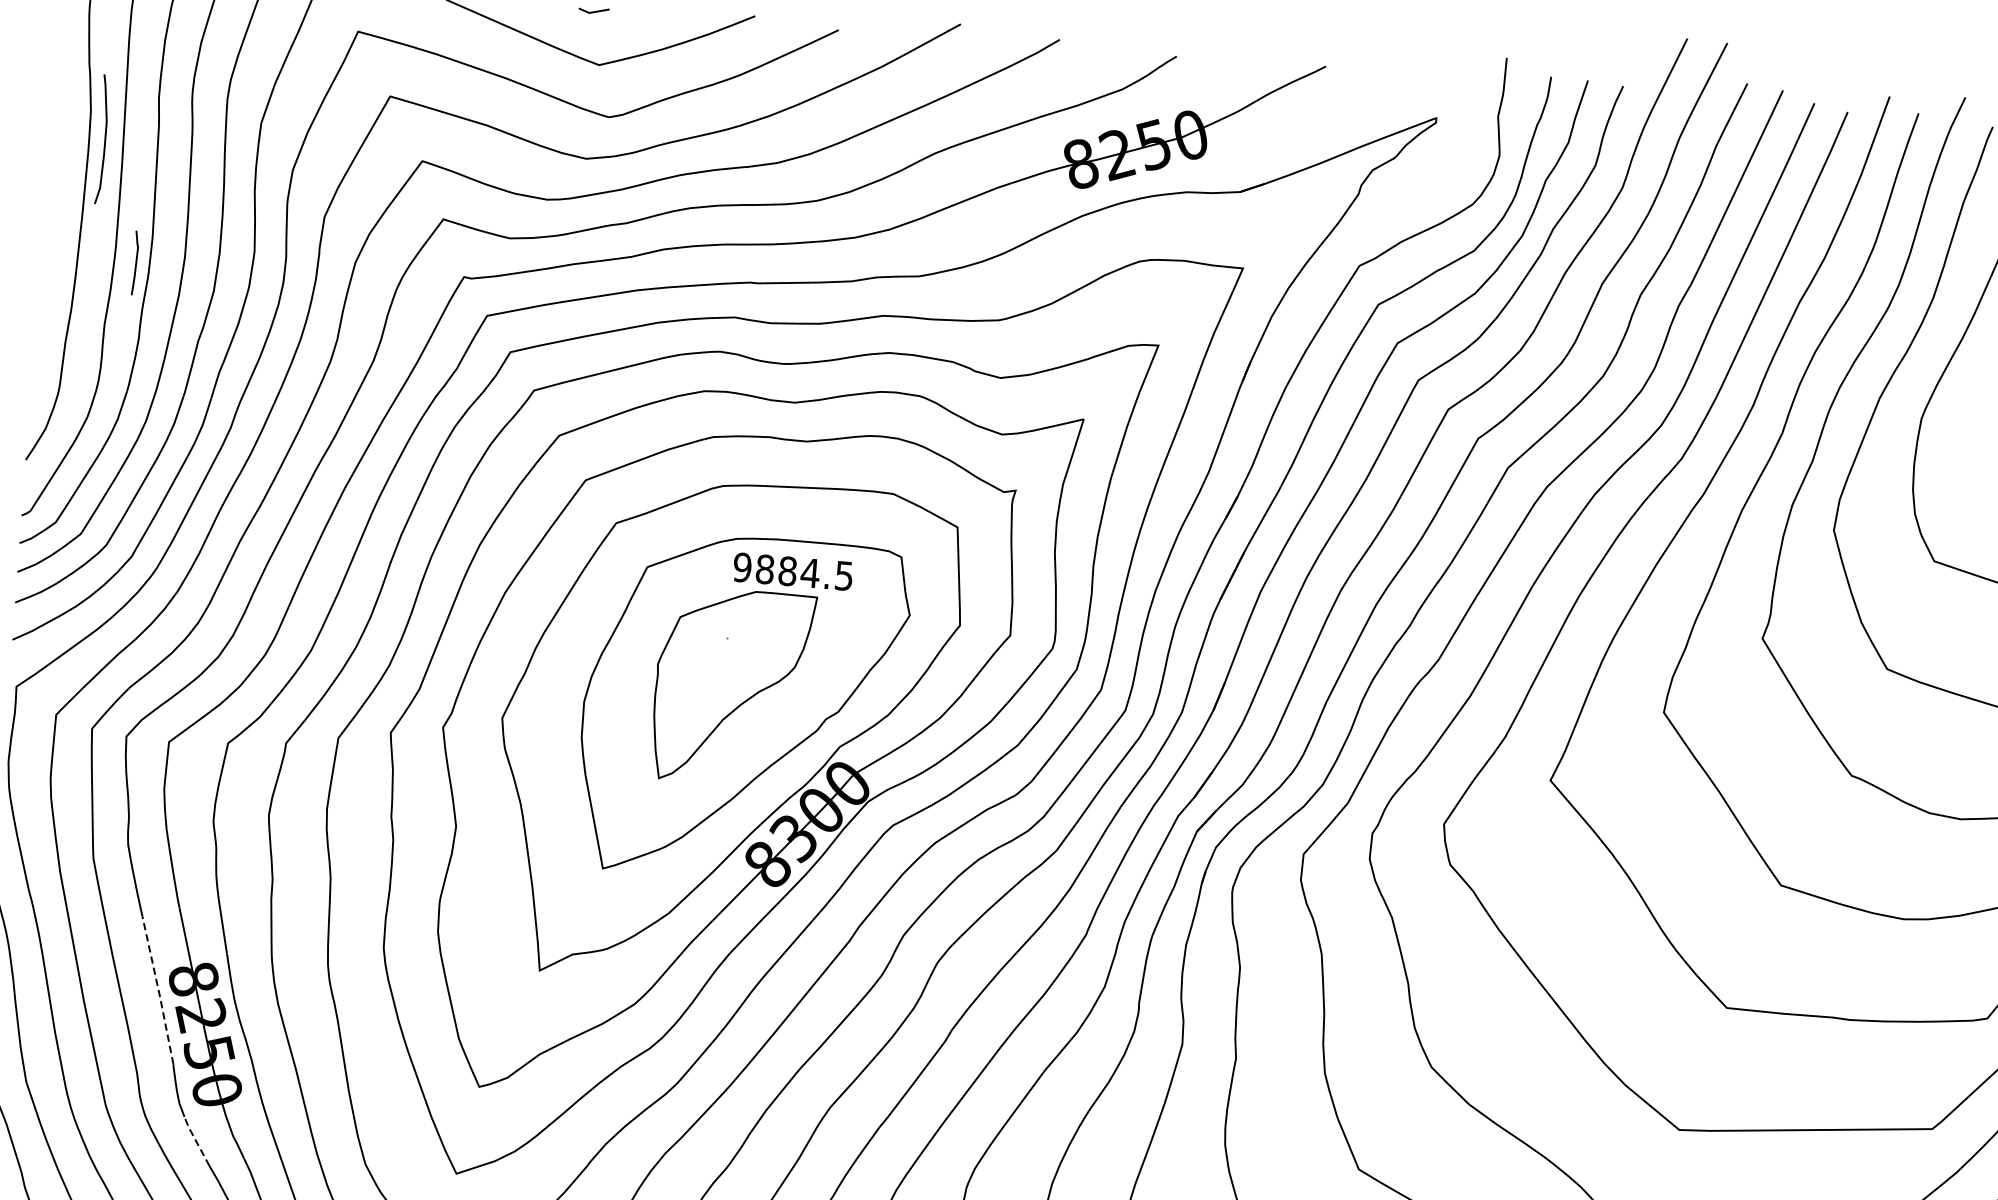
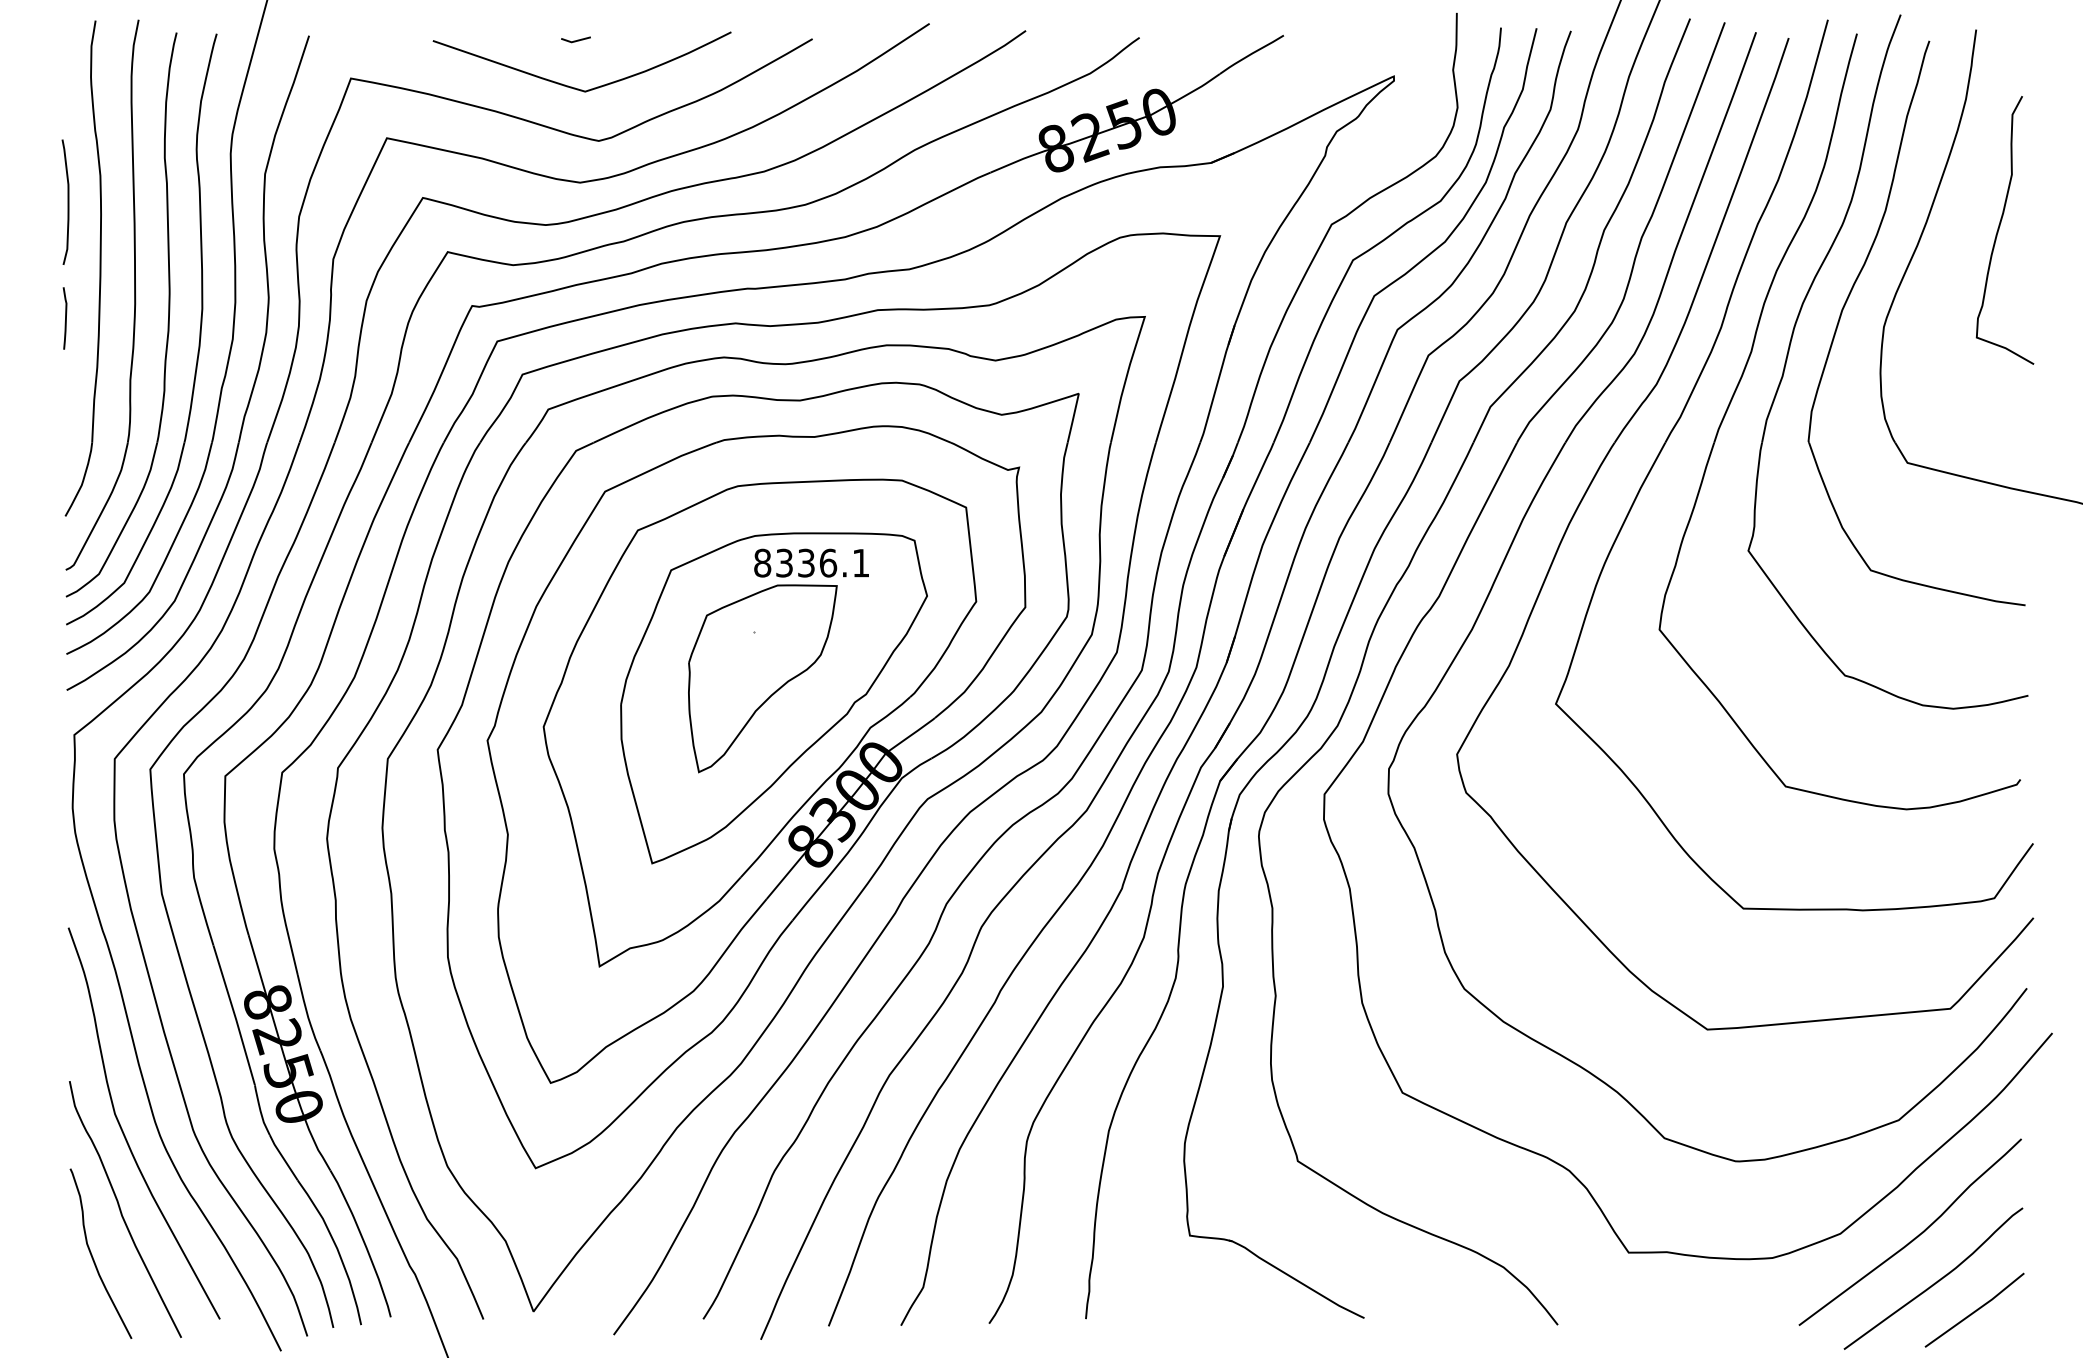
curve: (104, 138) -> (67, 201), moved
curve: (135, 263) -> (65, 318), moved
text: (793, 571) -> (811, 562), 9884.5 -> 8336.1
line: (159, 991) -> (235, 1016), dashed -> solid
line: (195, 1141) -> (282, 1157), dashed -> solid

